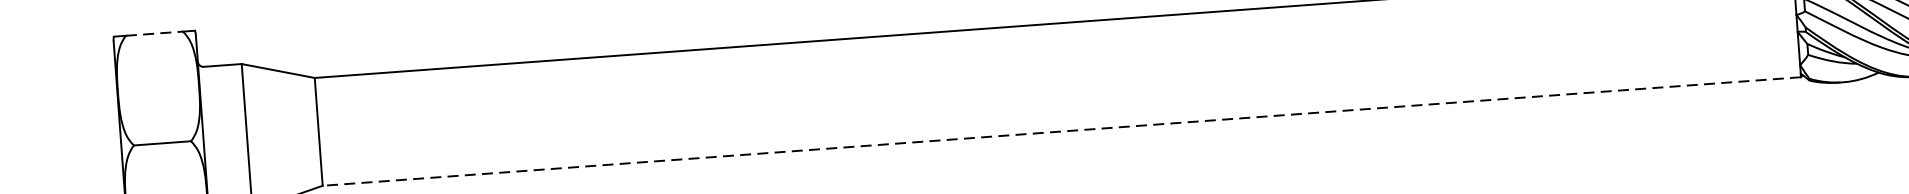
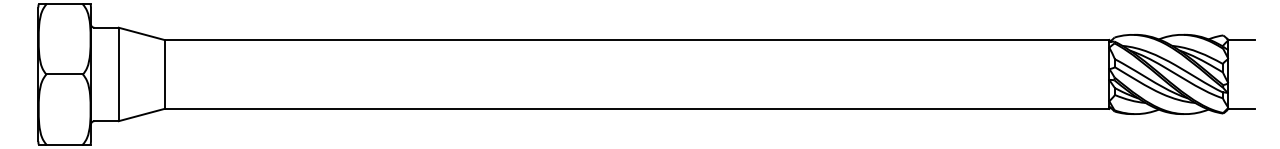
line: (155, 33) -> (65, 4), dashed -> solid
line: (1061, 130) -> (636, 108), dashed -> solid

